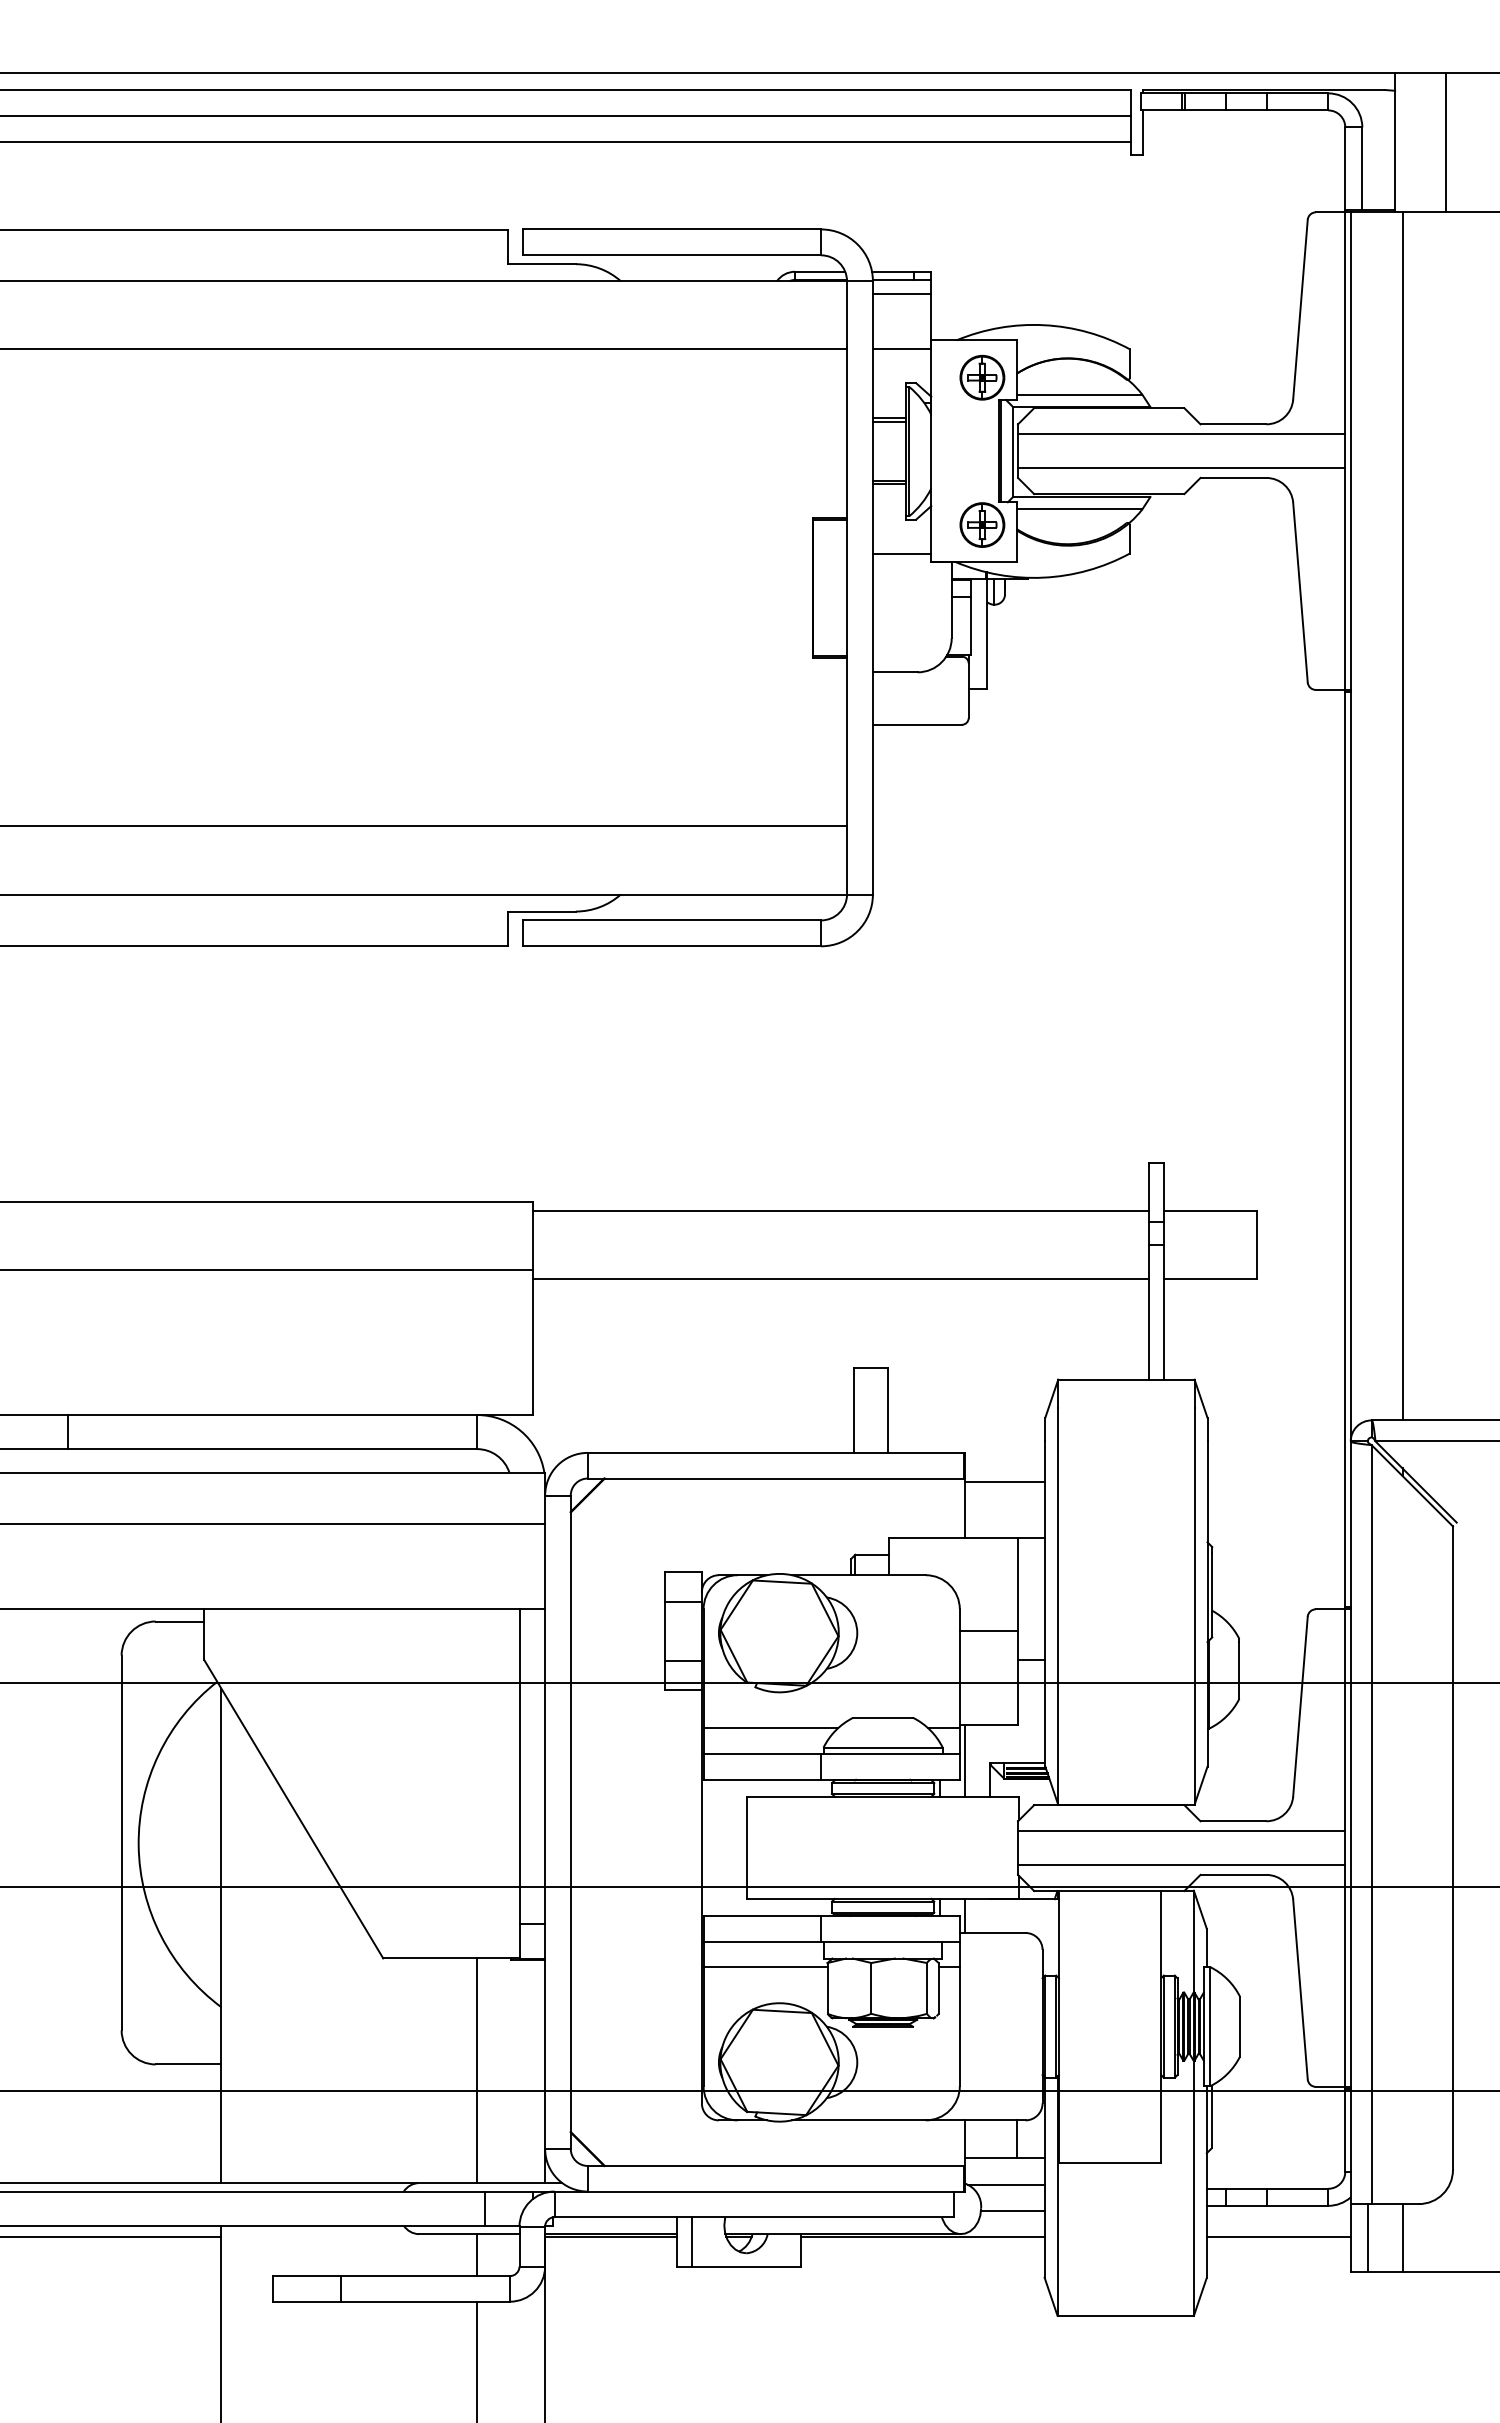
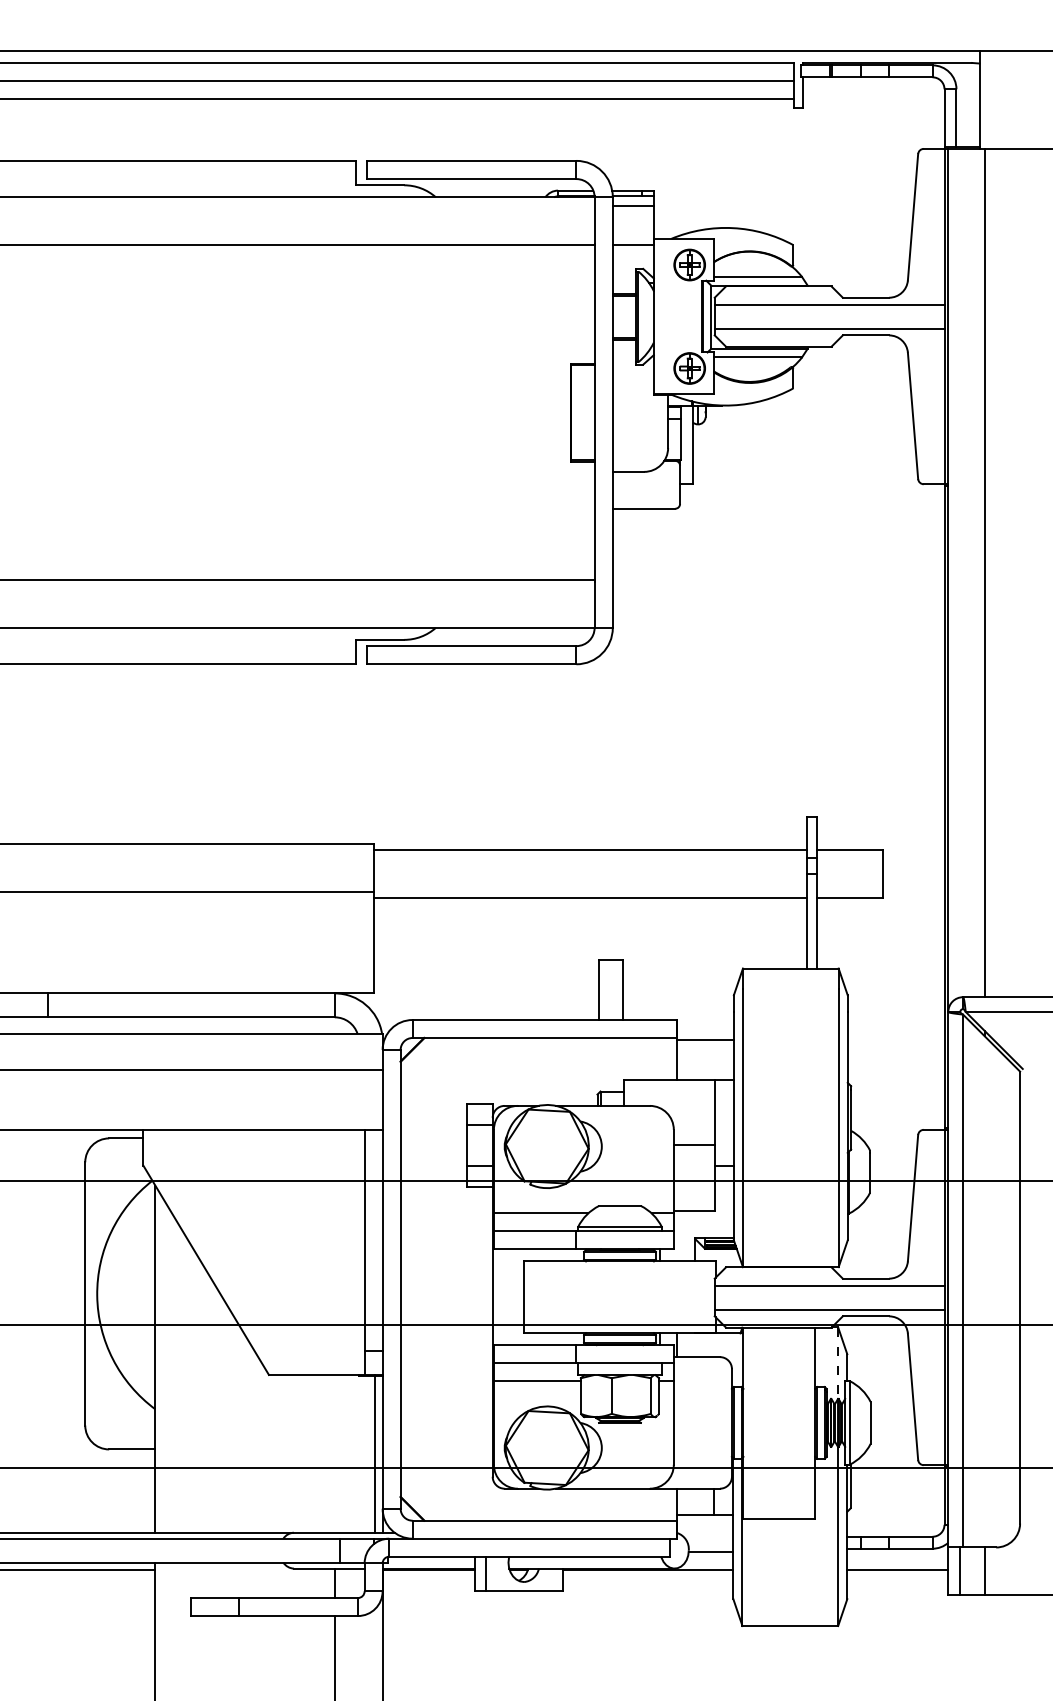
line: (1446, 142) -> (1015, 99), removed
line: (901, 553) -> (632, 388), removed
line: (964, 1760) -> (677, 1236), removed
line: (1193, 1941) -> (837, 1363), solid -> dashed
line: (477, 2070) -> (375, 1453), moved
line: (1006, 2184) -> (706, 1533), removed

